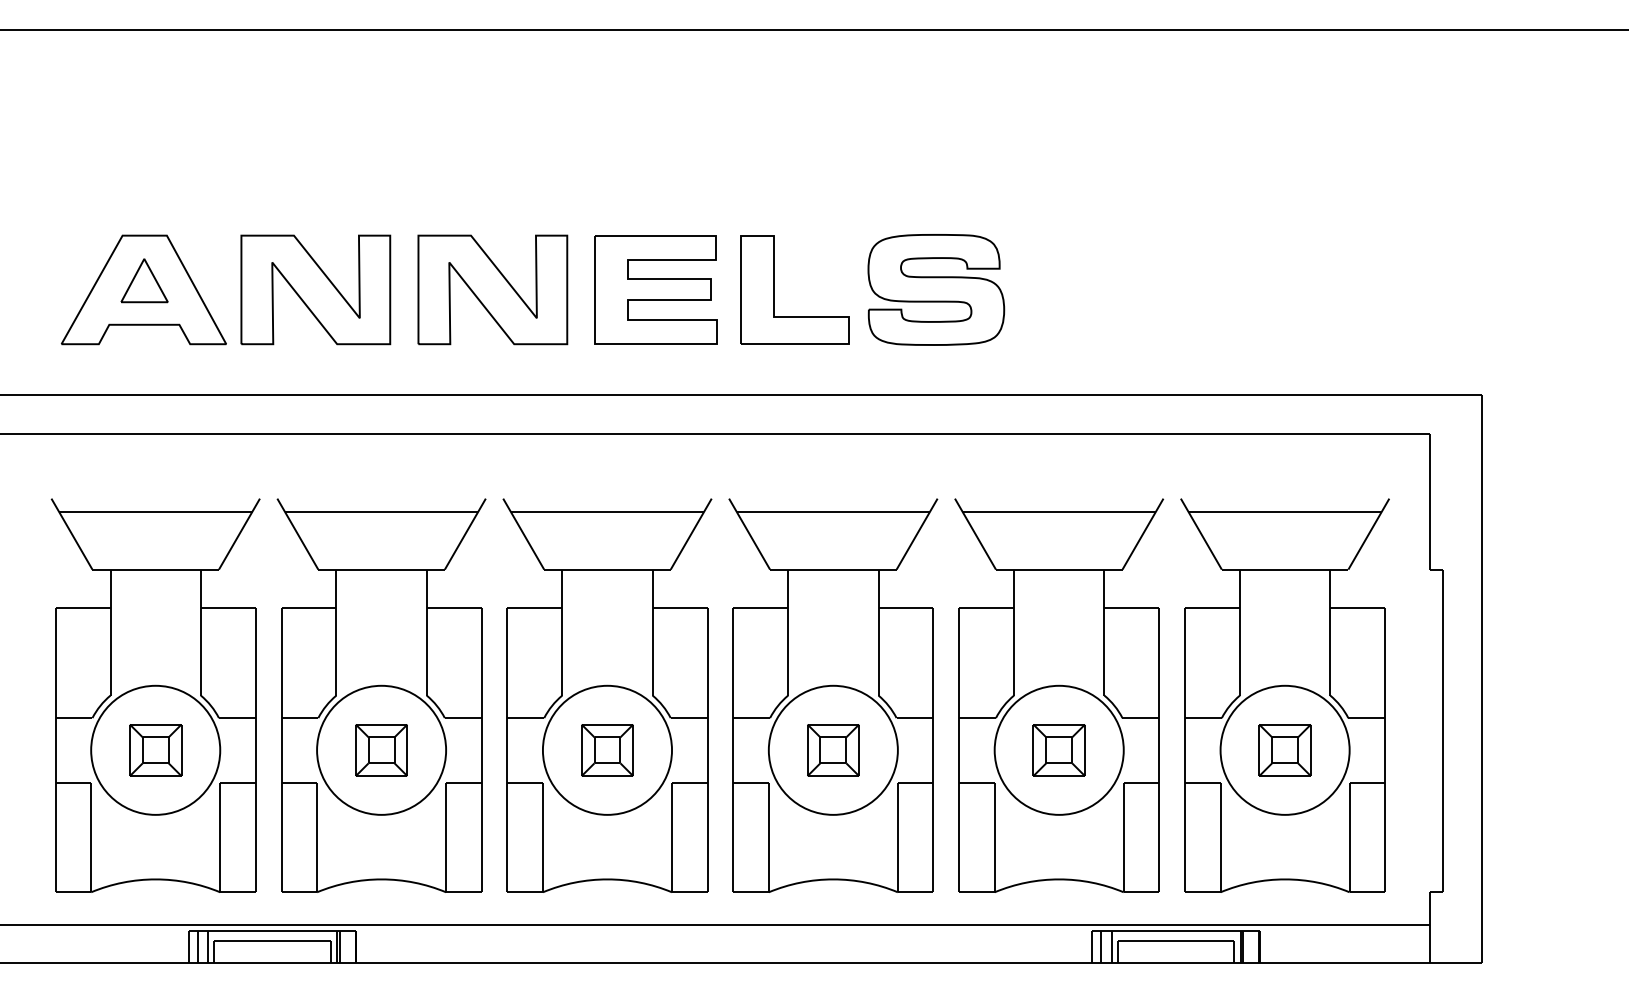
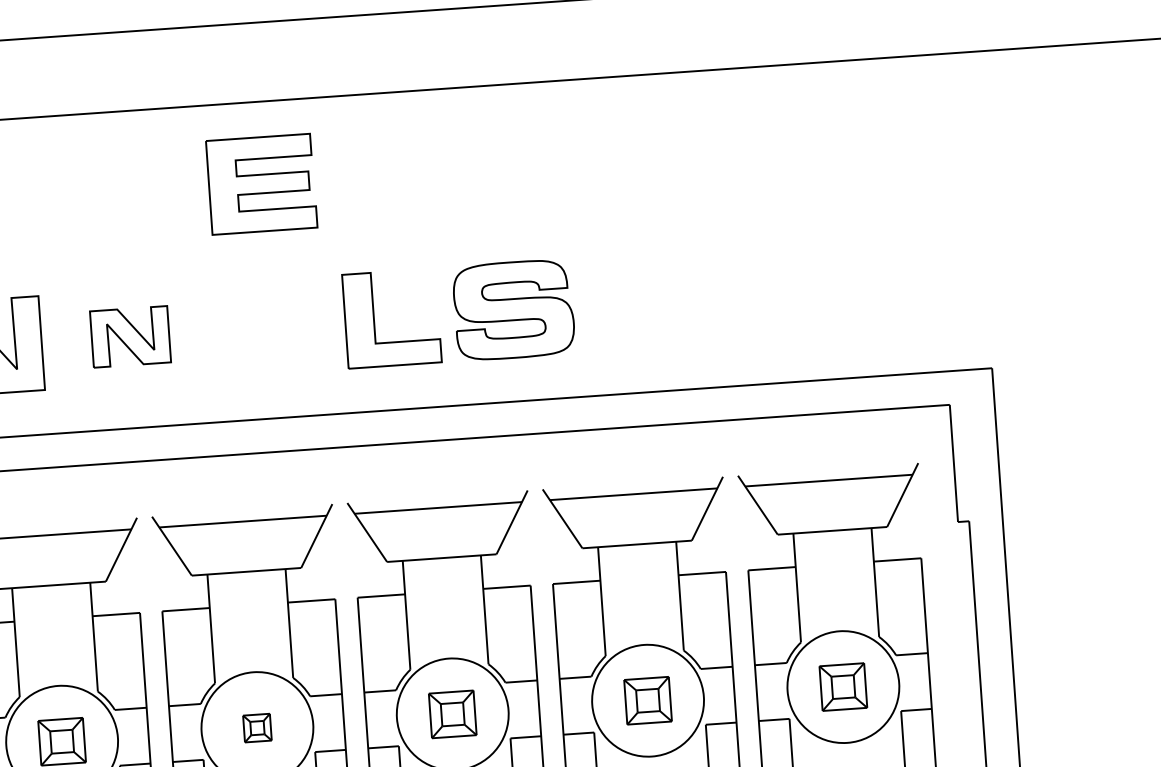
part: (492, 289) -> (130, 336), size x0.6
part: (655, 289) -> (261, 183), moved
part: (607, 750) -> (257, 728), size x0.6

